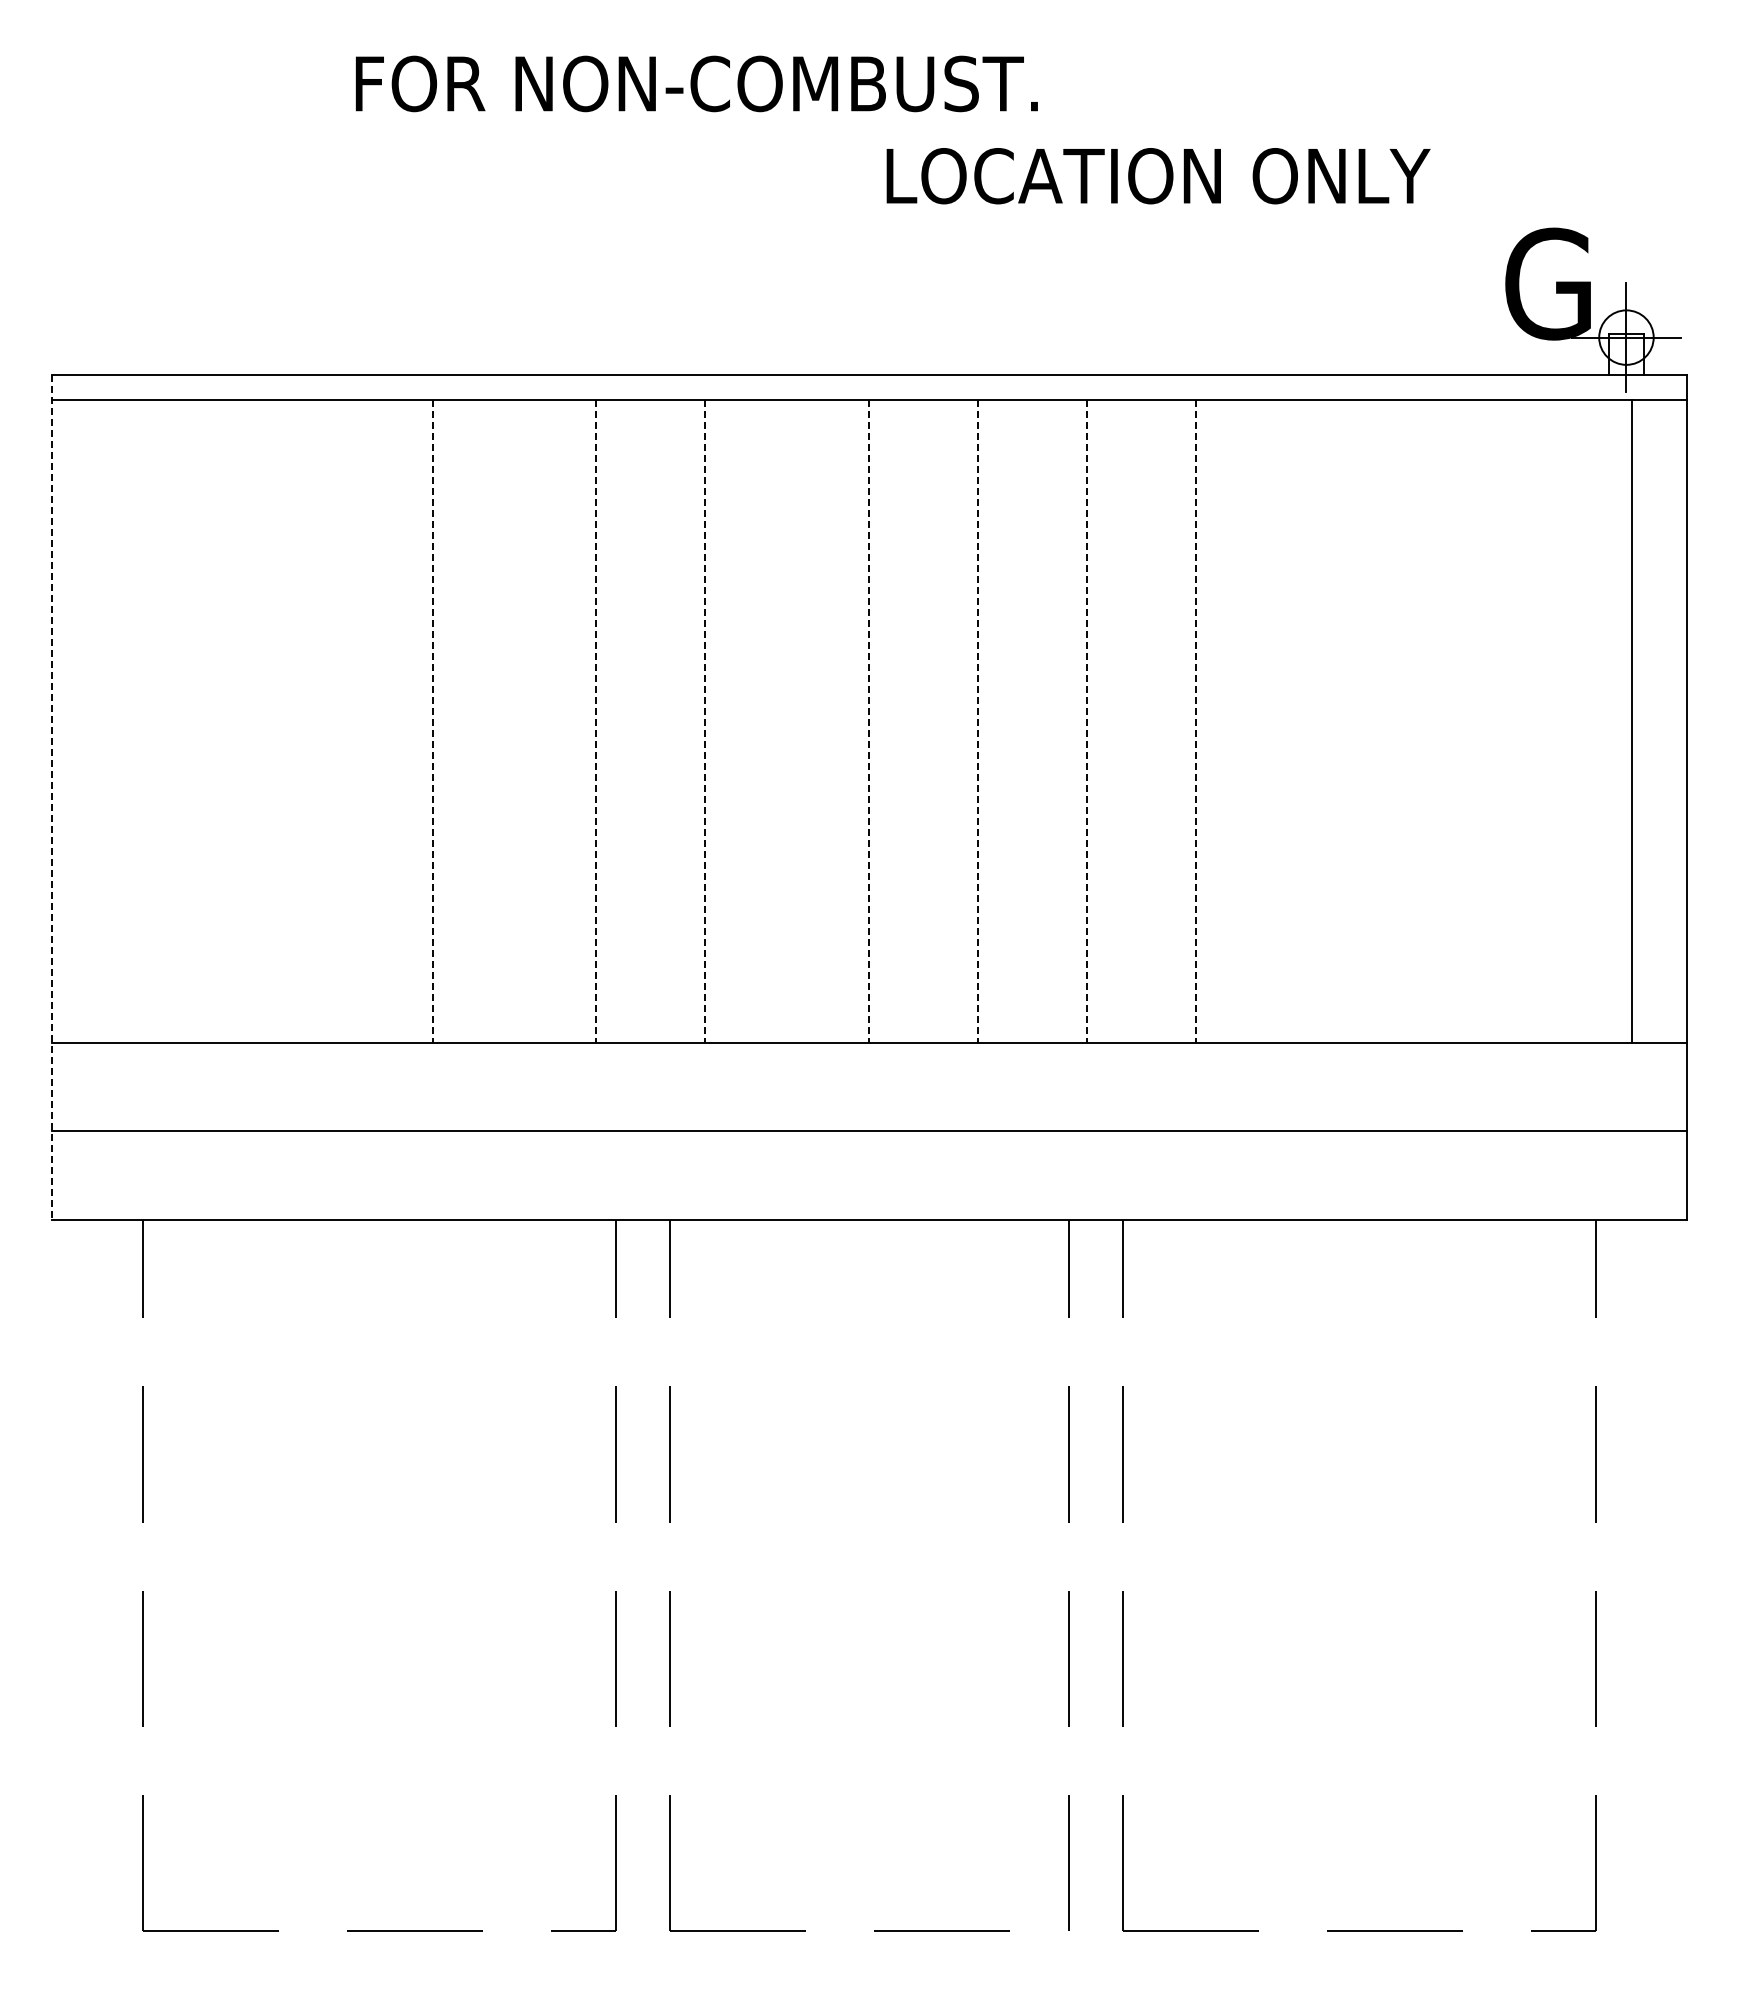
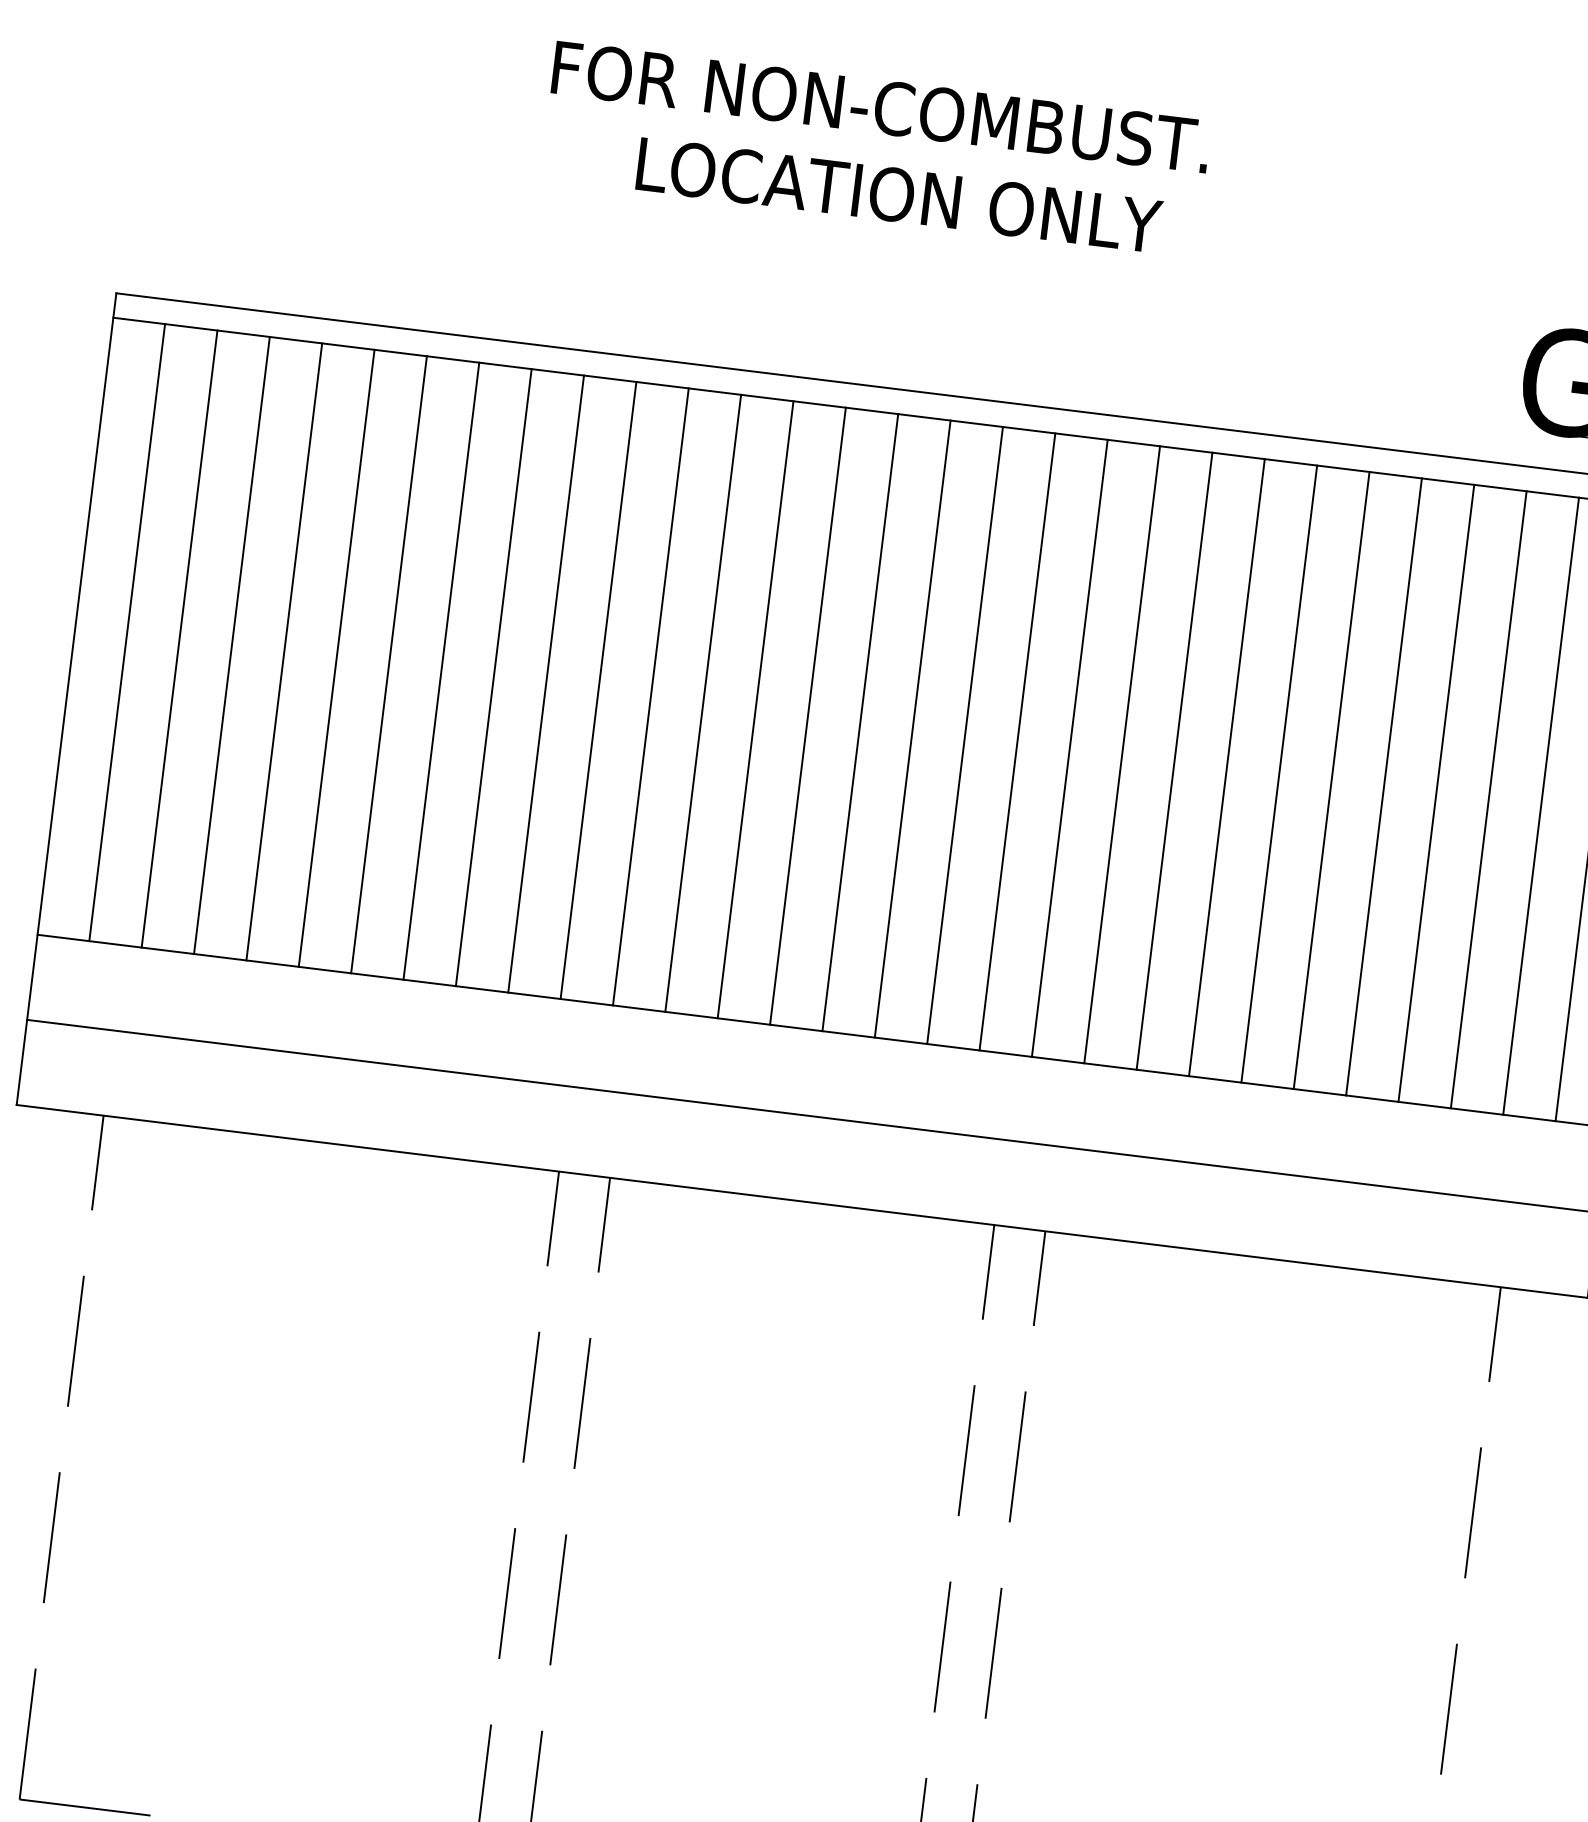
text: (696, 83) -> (881, 106), moved
text: (1158, 176) -> (899, 195), moved
line: (105, 721) -> (126, 632), added
line: (160, 721) -> (179, 639), added
line: (214, 721) -> (231, 645), added
line: (269, 721) -> (284, 651), added
line: (323, 721) -> (336, 658), added
line: (378, 721) -> (389, 664), added
line: (487, 721) -> (493, 677), added
line: (541, 721) -> (545, 683), added
line: (650, 721) -> (650, 696), added
line: (759, 721) -> (755, 709), added
line: (814, 721) -> (808, 716), added
line: (923, 721) -> (912, 729), added
line: (1032, 721) -> (1017, 741), added
line: (1141, 721) -> (1122, 754), added
line: (1250, 721) -> (1227, 767), added
line: (1304, 721) -> (1279, 774), added
line: (1359, 721) -> (1331, 780), added
line: (1413, 721) -> (1383, 786), added
line: (1468, 721) -> (1436, 793), added
line: (1522, 721) -> (1488, 799), added
line: (1577, 721) -> (1541, 806), added
line: (432, 722) -> (440, 672), dashed -> solid
line: (596, 722) -> (598, 691), dashed -> solid
line: (705, 722) -> (703, 704), dashed -> solid
line: (868, 722) -> (859, 723), dashed -> solid
line: (977, 722) -> (964, 736), dashed -> solid
line: (1086, 722) -> (1069, 749), dashed -> solid
line: (1195, 722) -> (1174, 762), dashed -> solid
line: (52, 797) -> (66, 699), dashed -> solid

